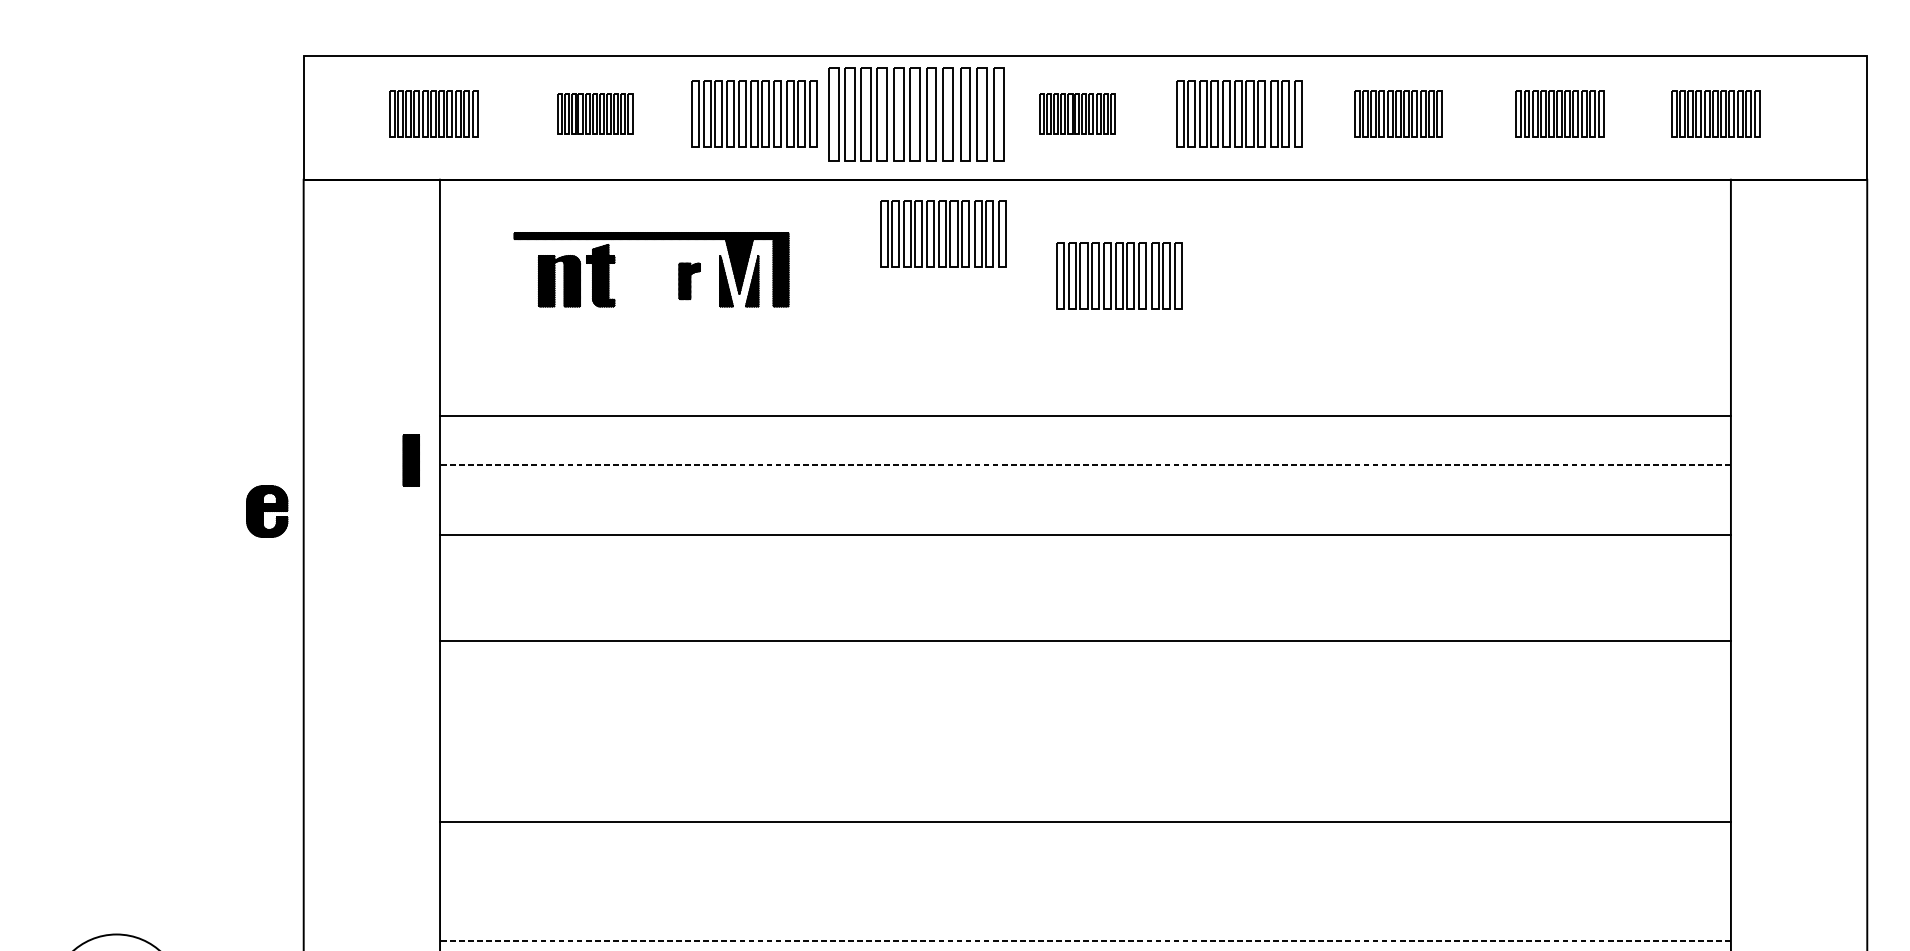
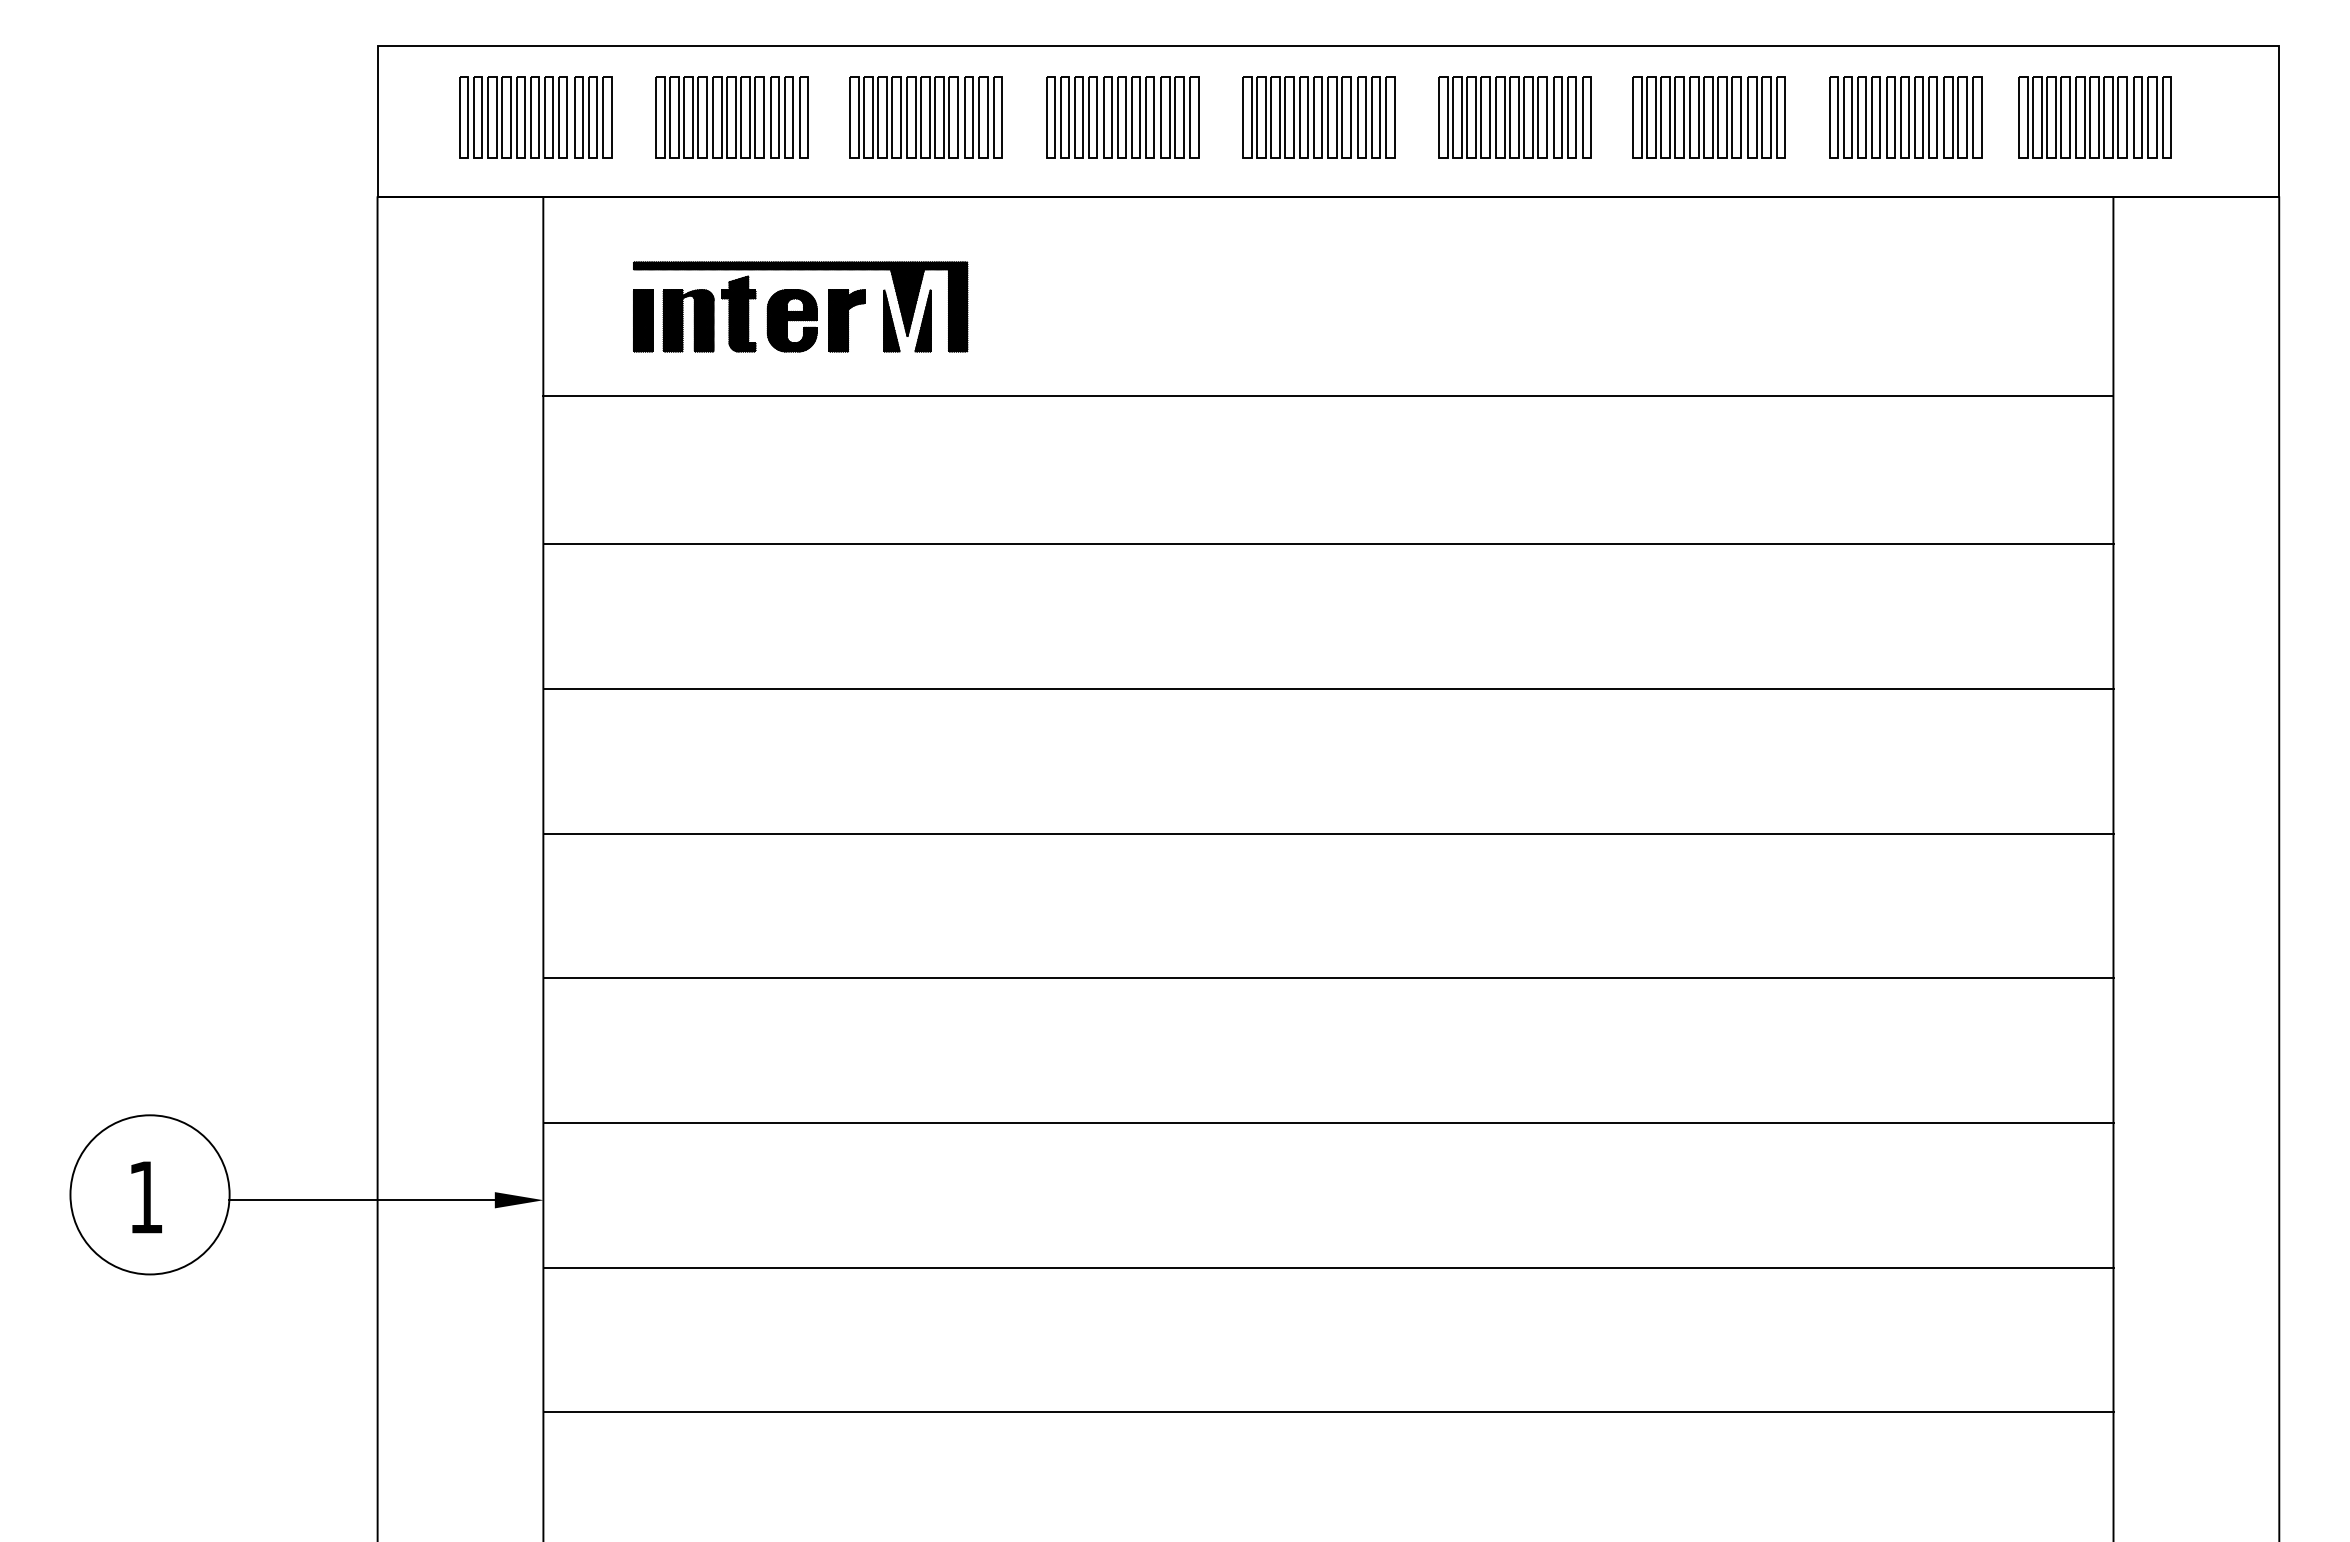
part: (433, 114) -> (535, 117), size x1.43
part: (594, 114) -> (731, 117), size x1.67
part: (916, 114) -> (1122, 117), size x0.71
part: (1077, 114) -> (1318, 117), size x1.67
part: (1397, 114) -> (1708, 117), size x1.43
part: (1559, 114) -> (1905, 117), size x1.43
part: (1715, 114) -> (2094, 117), size x1.43
part: (942, 234) -> (1154, 263), removed
part: (1119, 276) -> (1369, 314), removed
part: (689, 281) -> (846, 320), size x1.43
line: (1085, 415) -> (1328, 396), moved
part: (411, 460) -> (643, 320), moved
line: (1085, 465) -> (1328, 544), dashed -> solid
part: (266, 511) -> (791, 320), moved
line: (1085, 534) -> (1328, 688), moved
line: (1085, 641) -> (1328, 833), moved
line: (1085, 940) -> (1328, 1122), dashed -> solid

